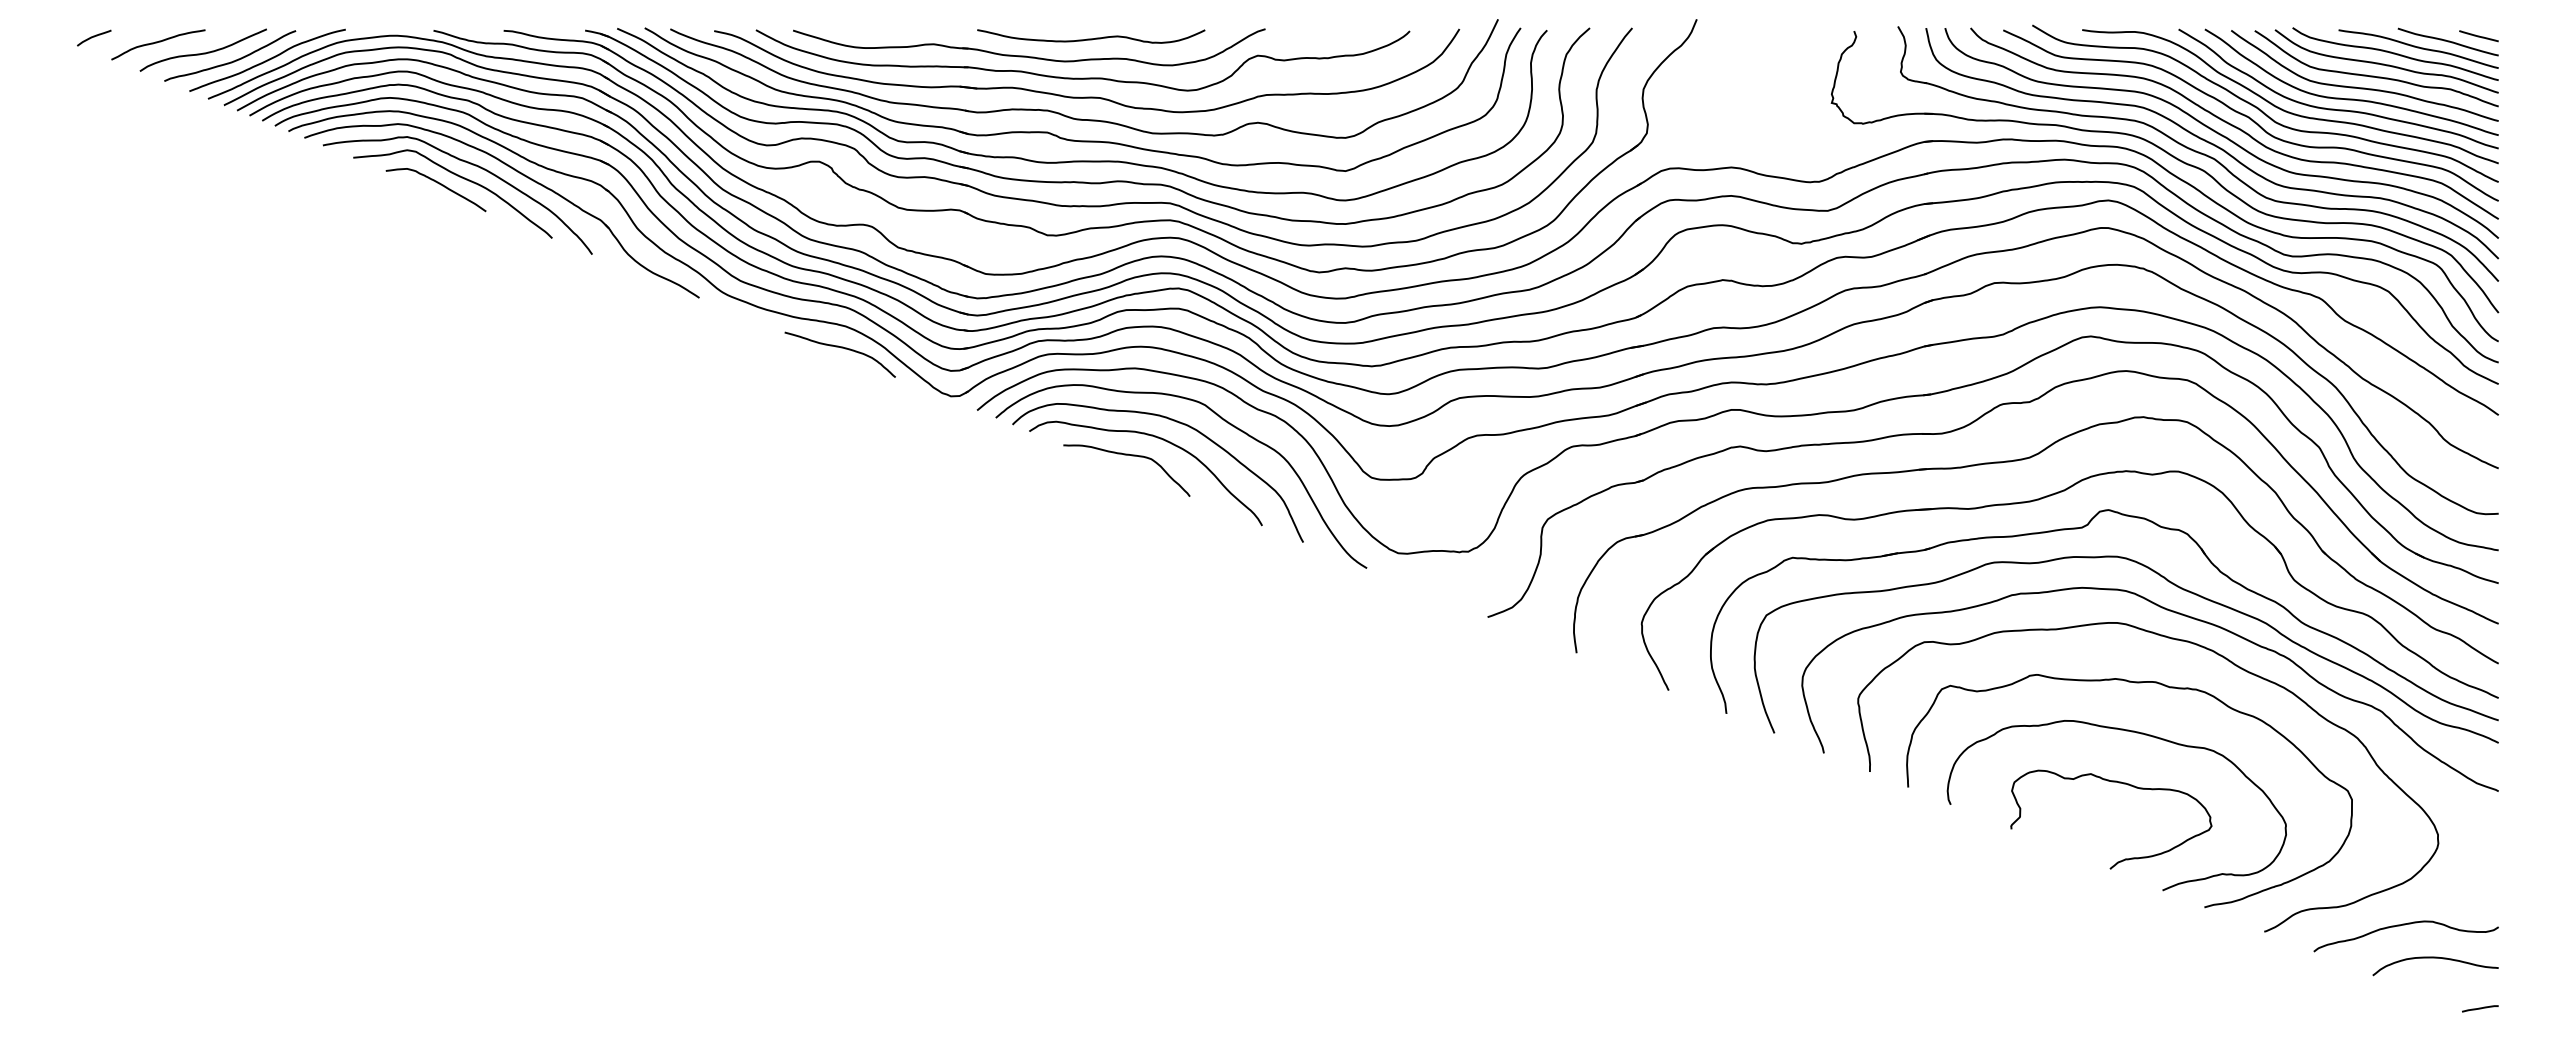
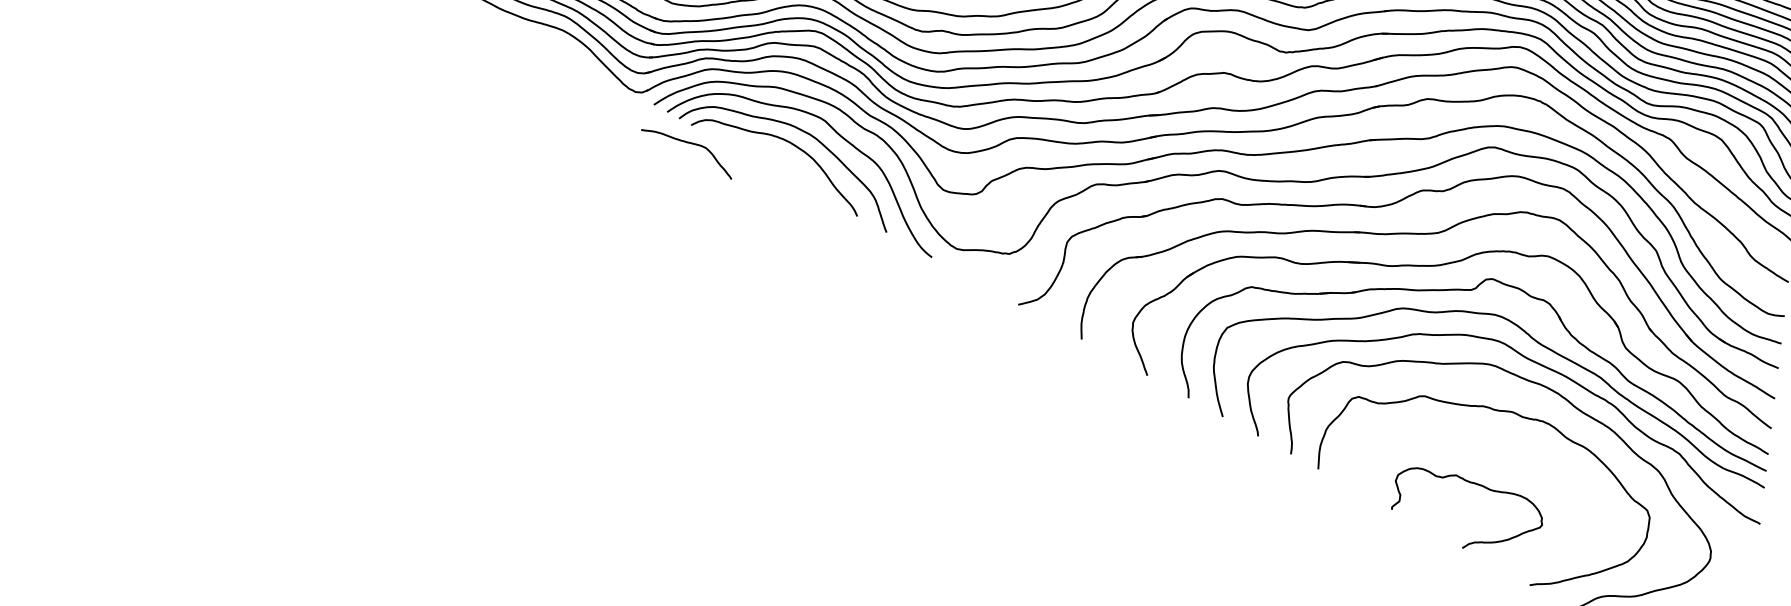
curve: (841, 348) -> (557, 46), removed
curve: (1131, 456) -> (691, 144), moved
curve: (2131, 732) -> (1490, 447), removed

